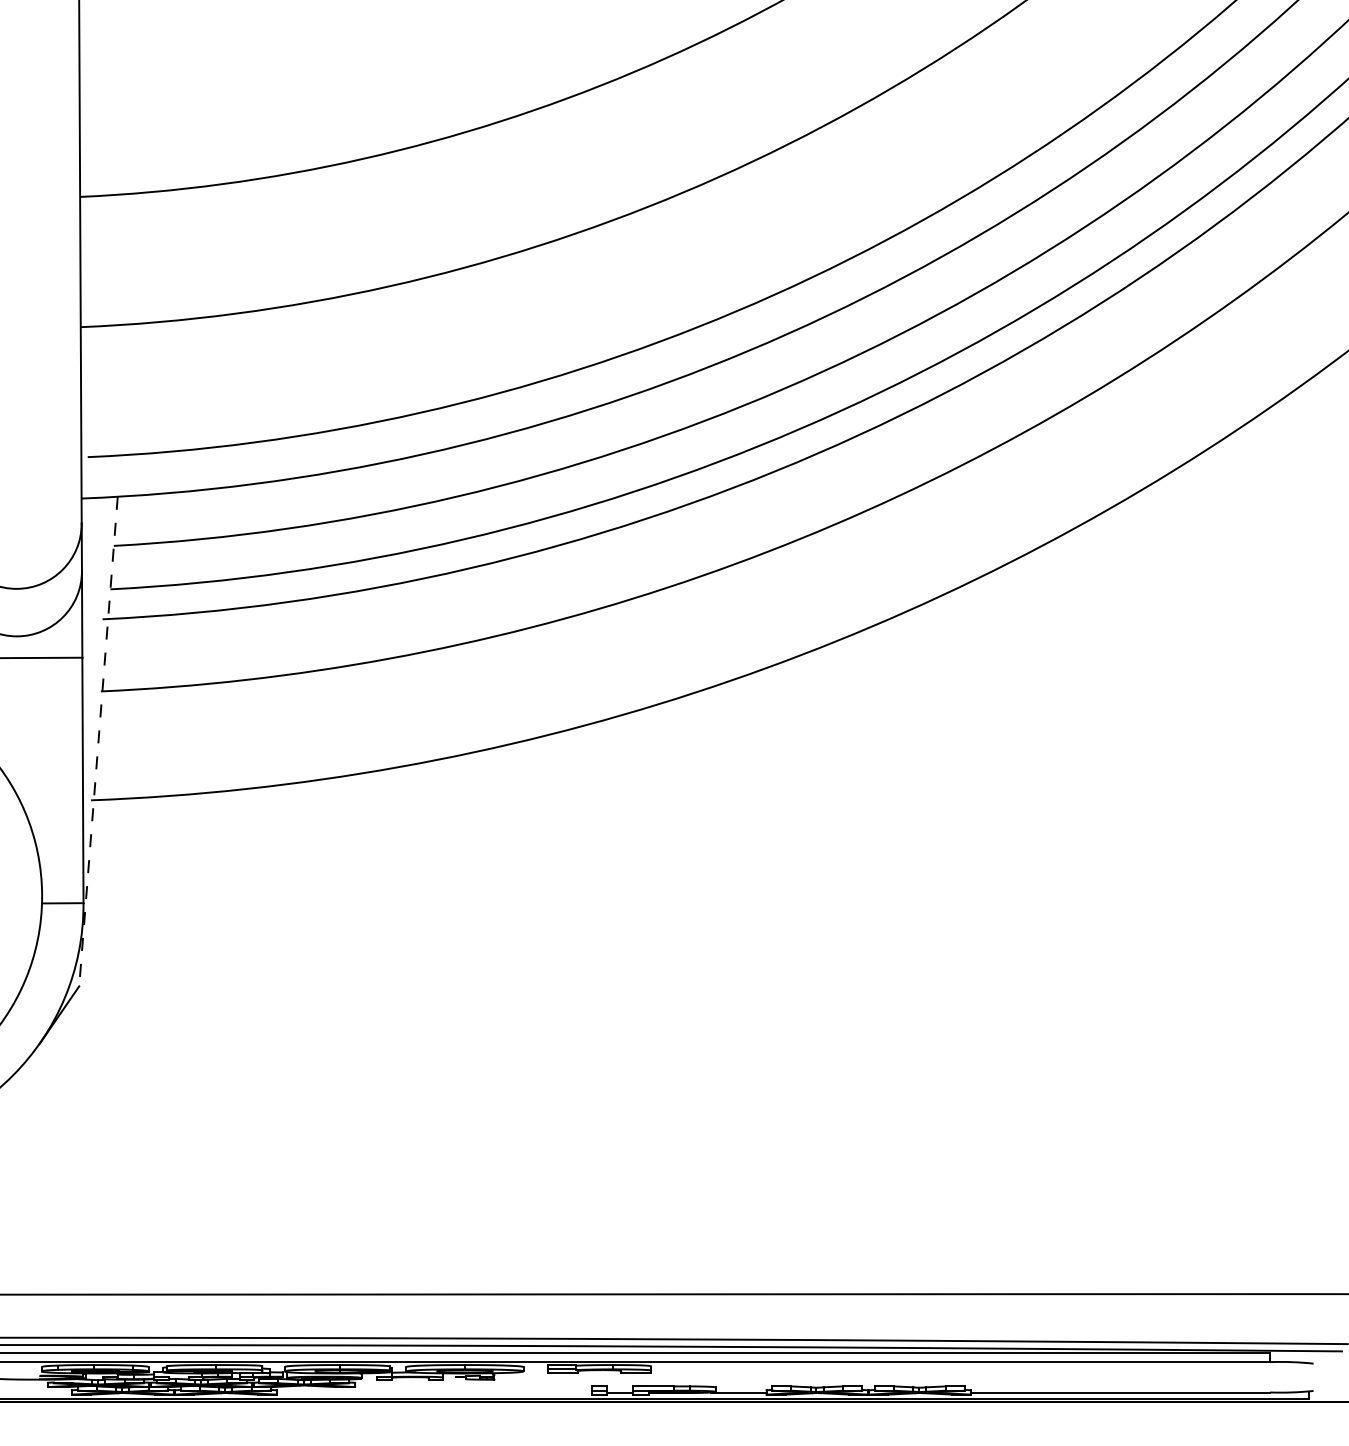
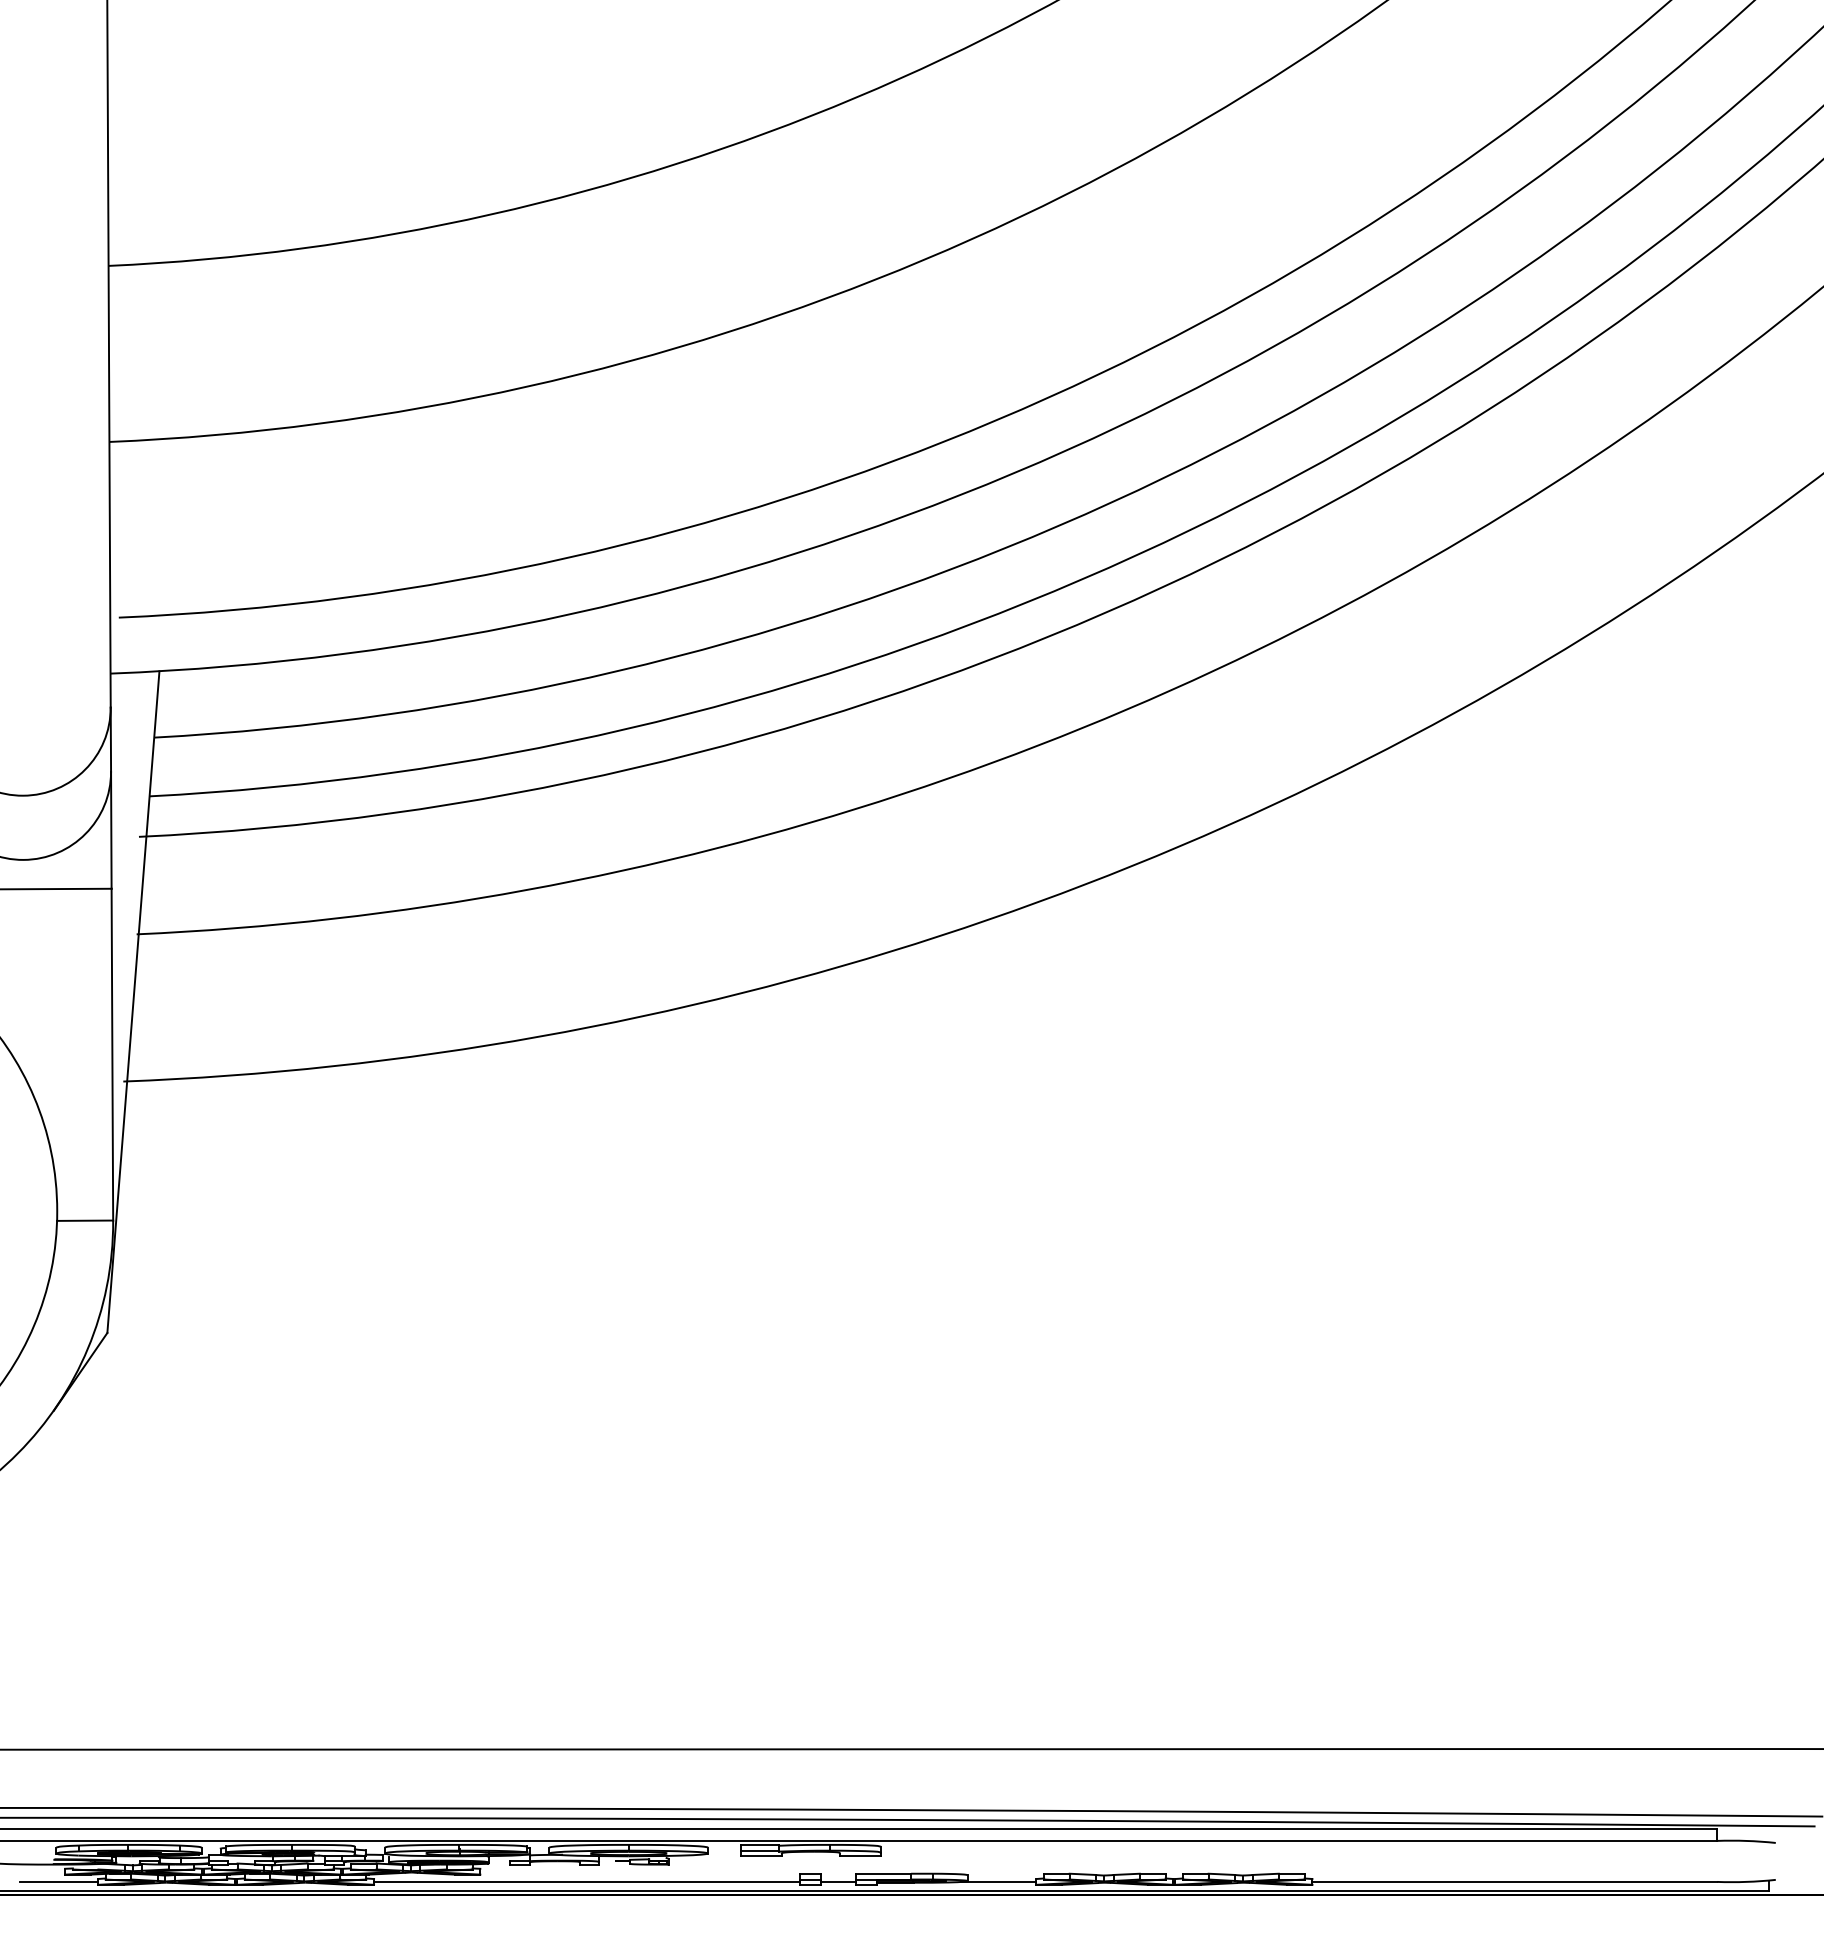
line: (98, 741) -> (133, 1002), dashed -> solid
line: (43, 1392) -> (58, 1882), added
line: (433, 1392) -> (586, 1882), added

